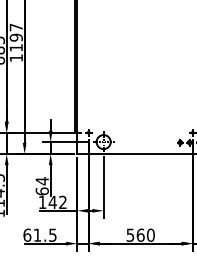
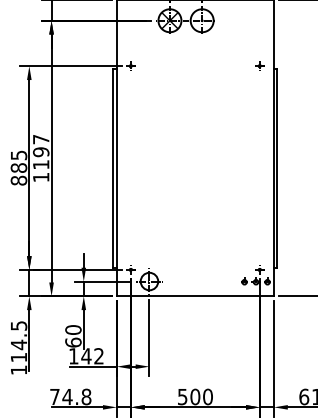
text: (42, 180) -> (73, 329), 64 -> 60
text: (39, 234) -> (70, 396), 61.5 -> 74.8
text: (140, 234) -> (195, 396), 560 -> 500

